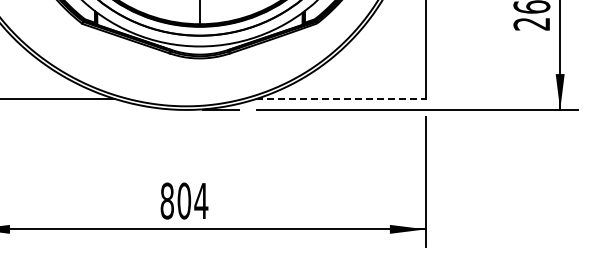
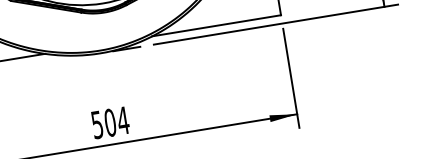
line: (340, 98) -> (216, 25), dashed -> solid
text: (166, 200) -> (96, 124), 804 -> 504

